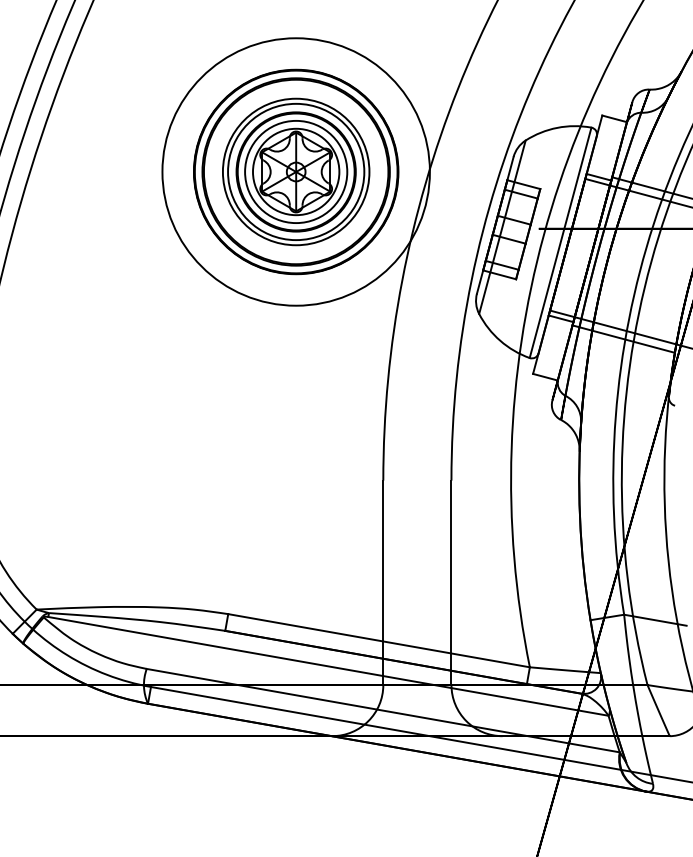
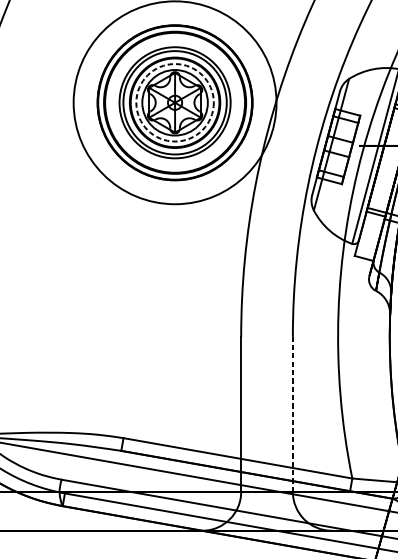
circle: (296, 171) -> (175, 102), solid -> dashed
line: (451, 582) -> (292, 414), solid -> dashed

